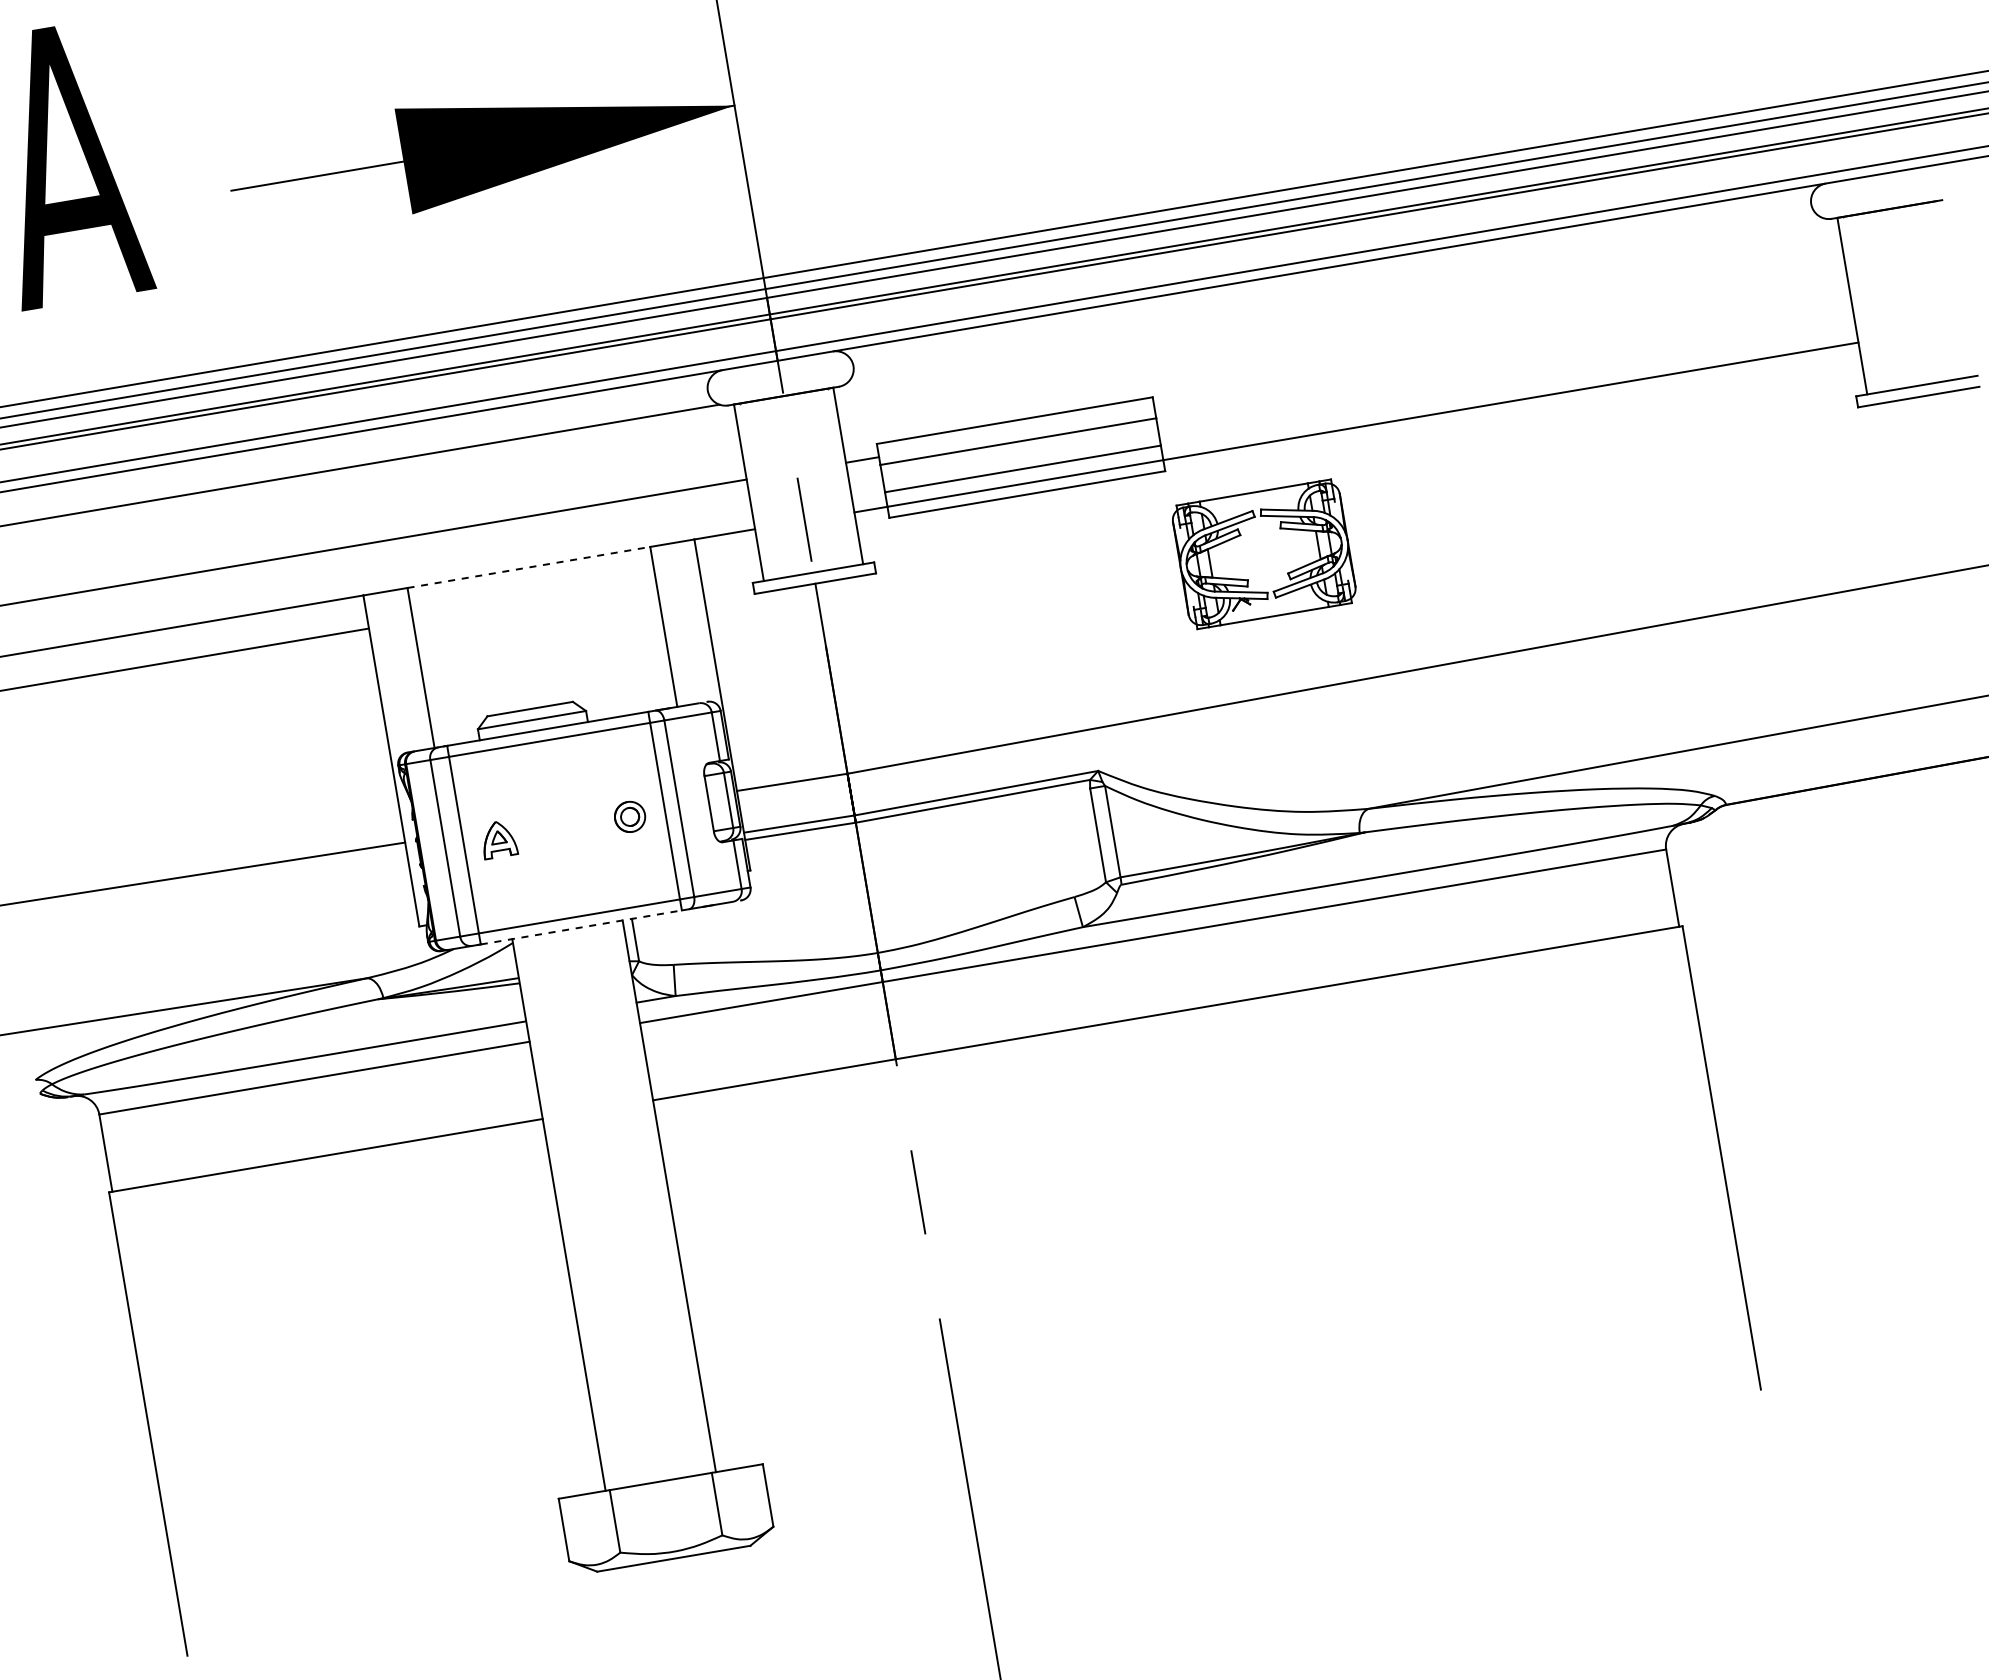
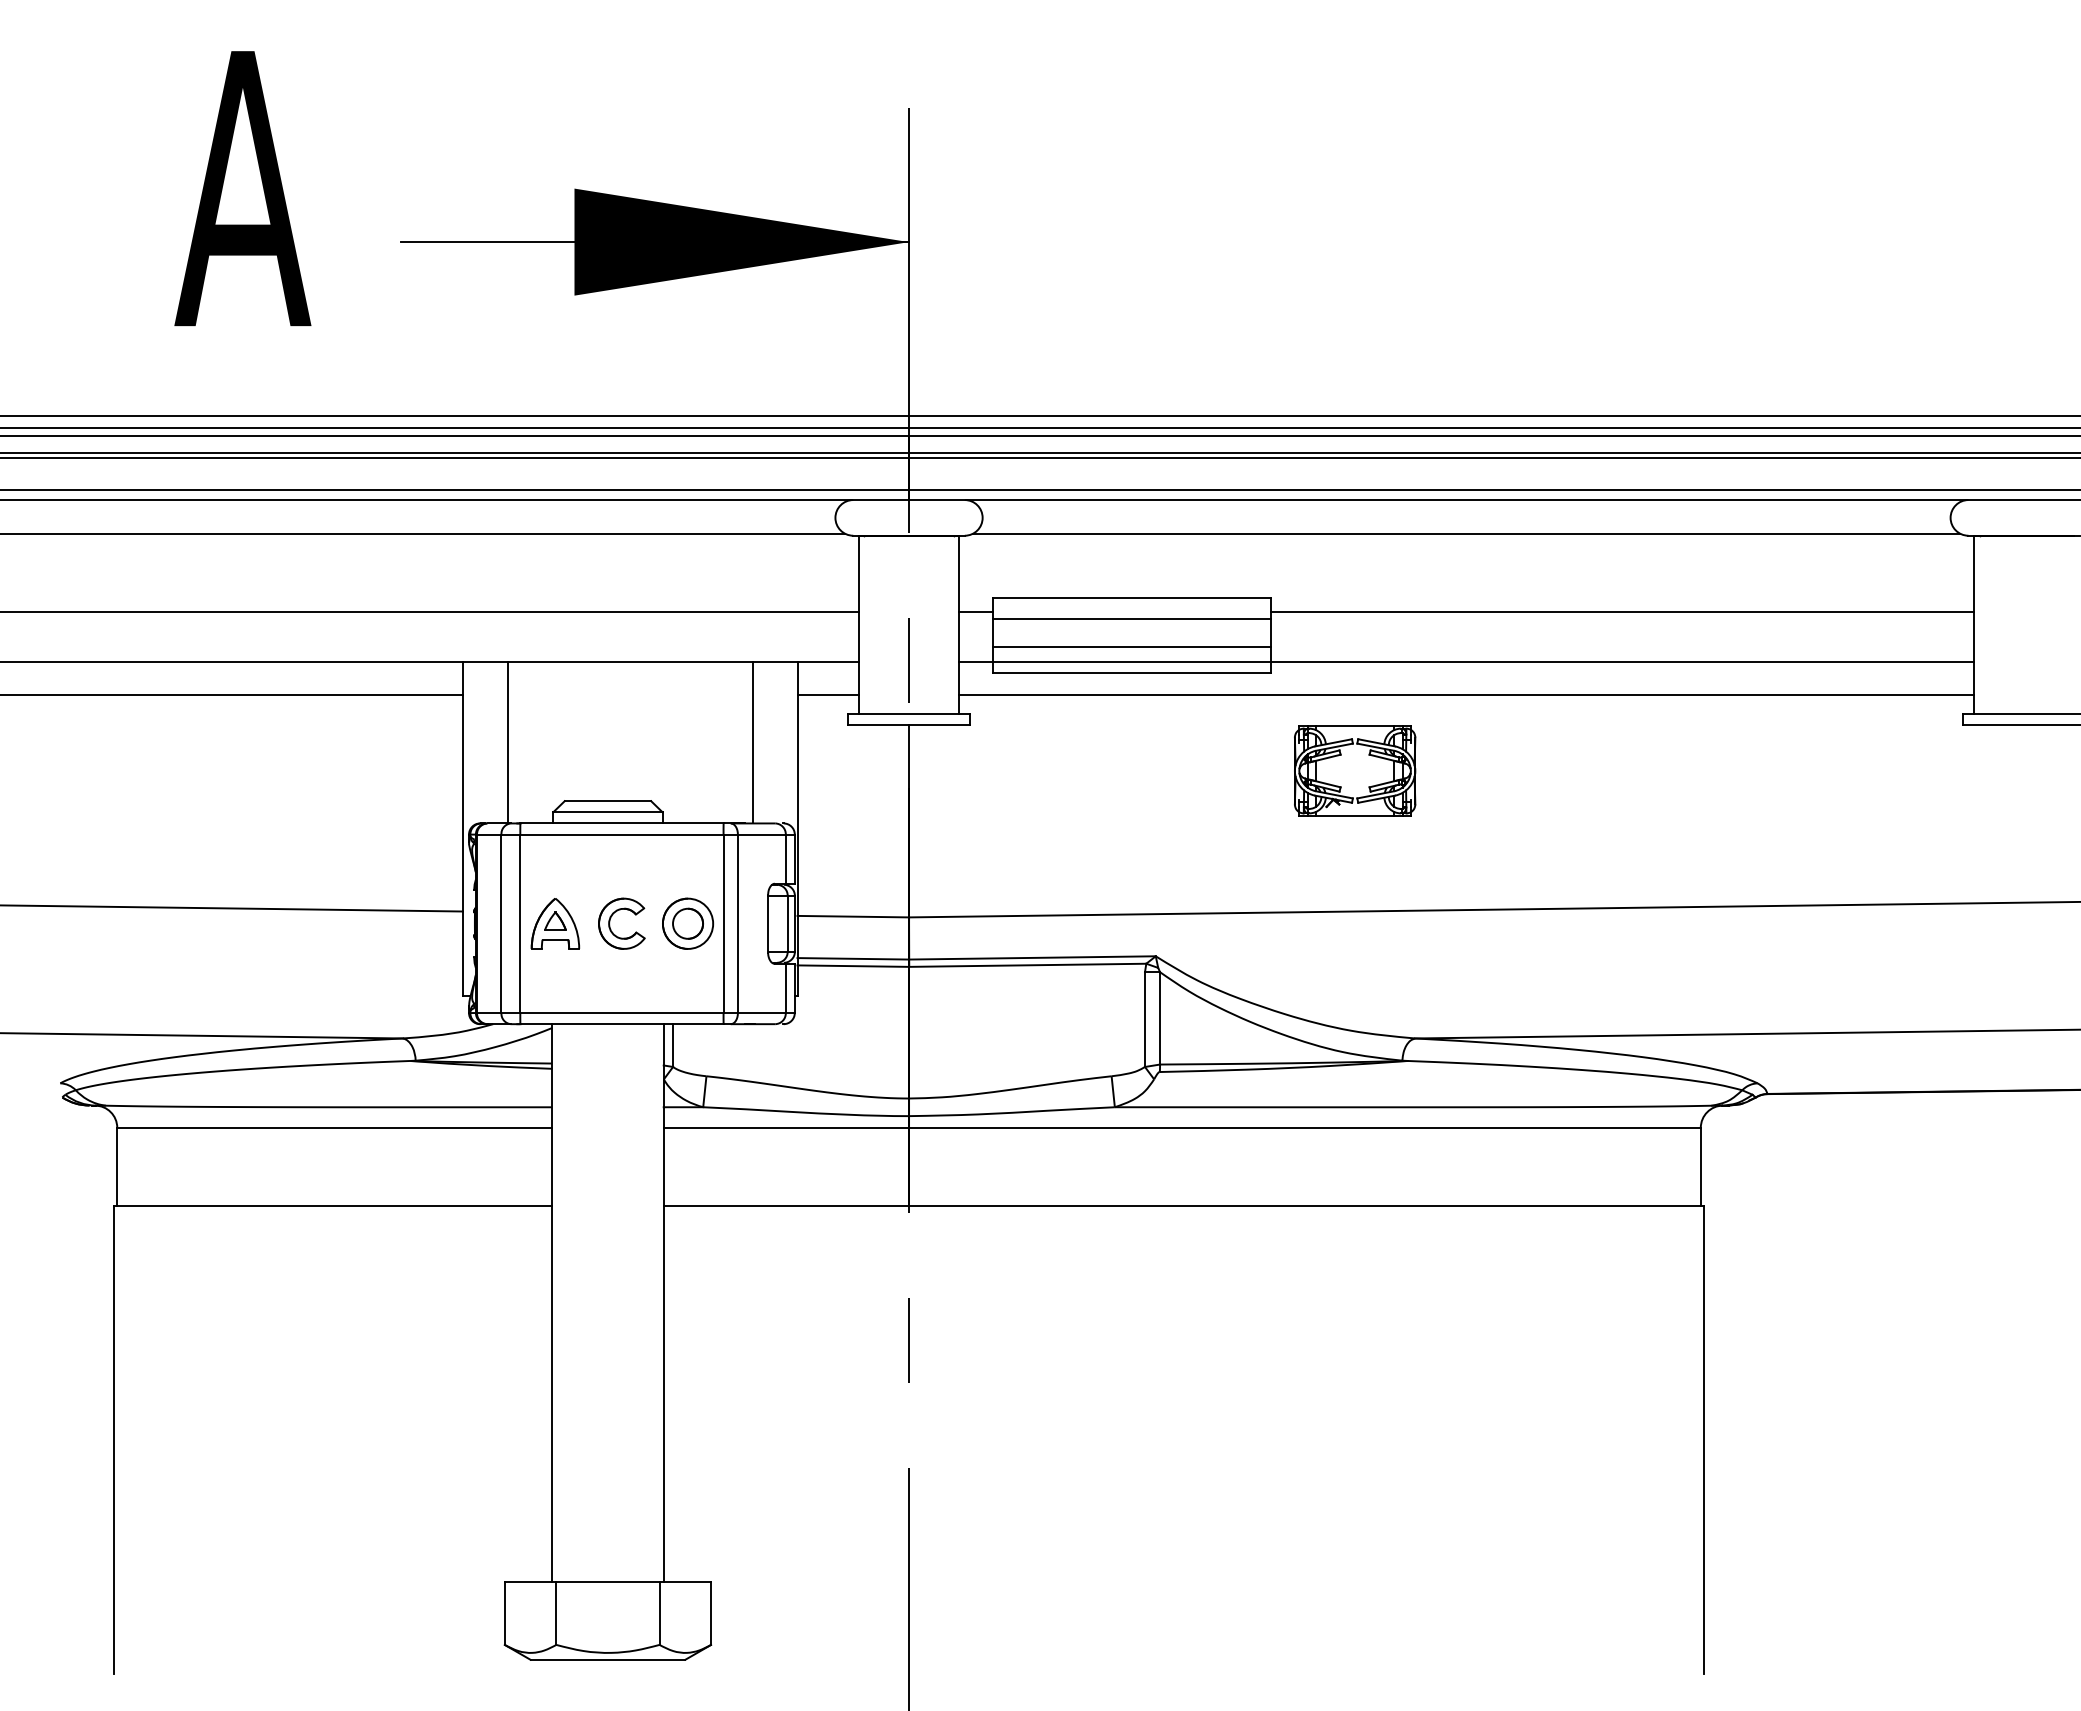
line: (1334, 300) -> (1466, 533), added
line: (1502, 351) -> (1622, 611), added
line: (1361, 460) -> (1466, 695), added
part: (1264, 553) -> (1355, 770), size x0.71
line: (529, 567) -> (630, 661), dashed -> solid
line: (729, 567) -> (827, 695), added
part: (630, 816) -> (688, 923), size x1.67
part: (552, 828) -> (610, 922), added
part: (498, 838) -> (555, 923), size x1.43
line: (581, 927) -> (622, 1024), dashed -> solid

